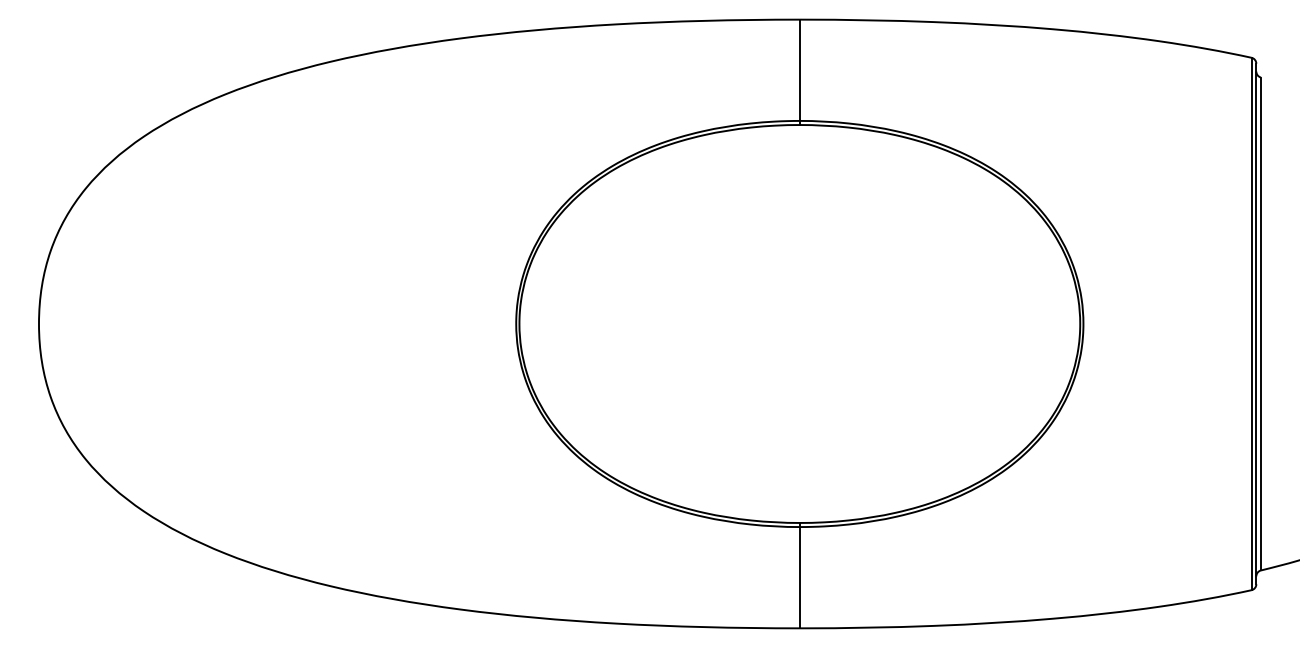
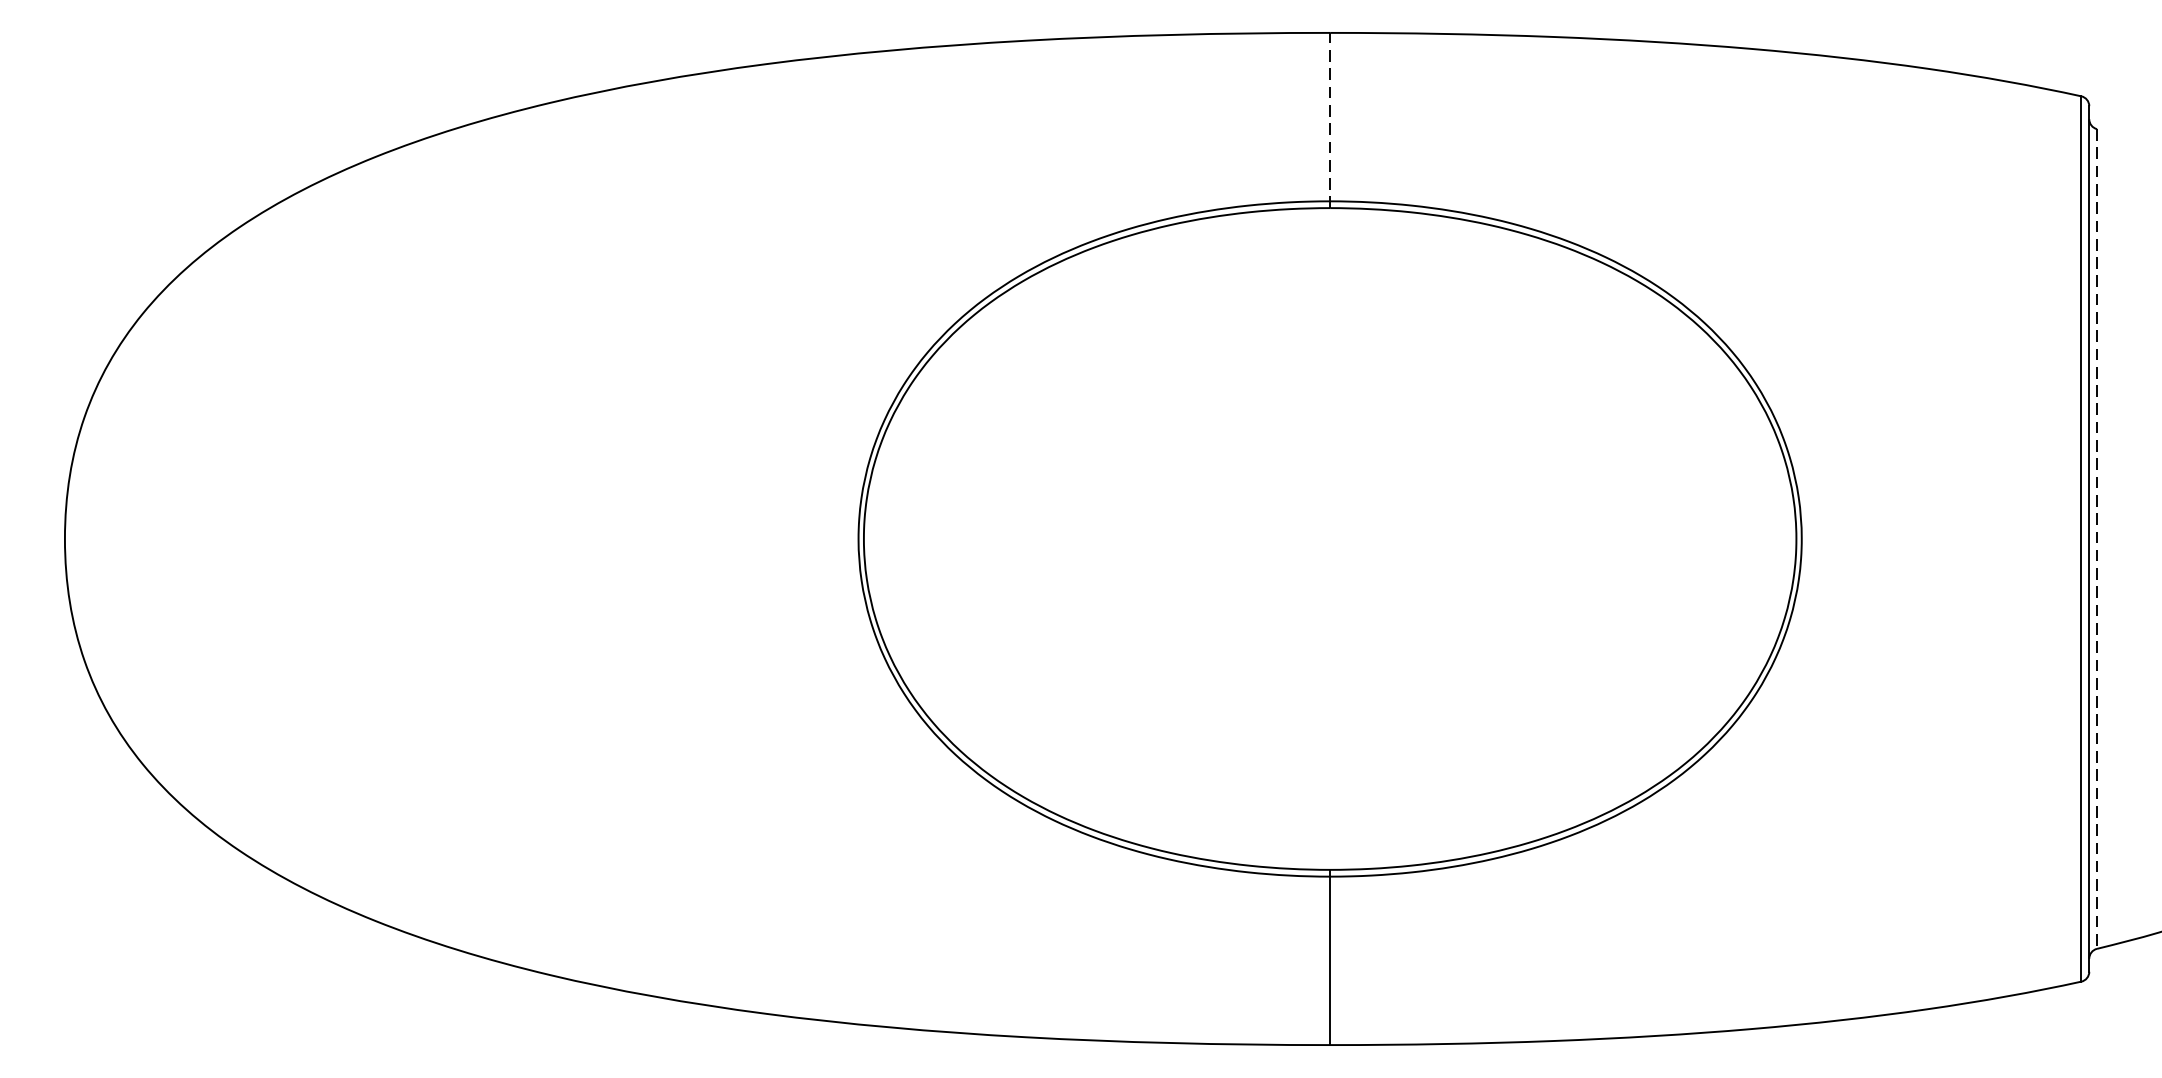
line: (799, 72) -> (1329, 120), solid -> dashed
line: (1260, 324) -> (2096, 539), solid -> dashed

